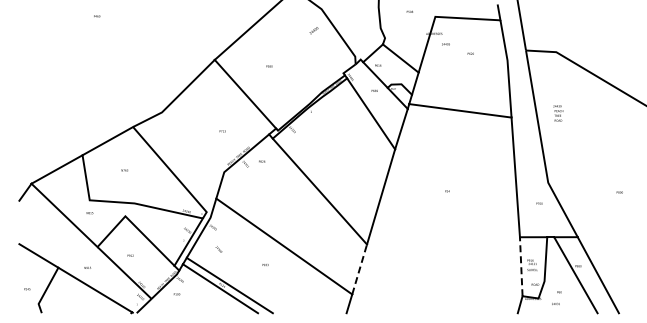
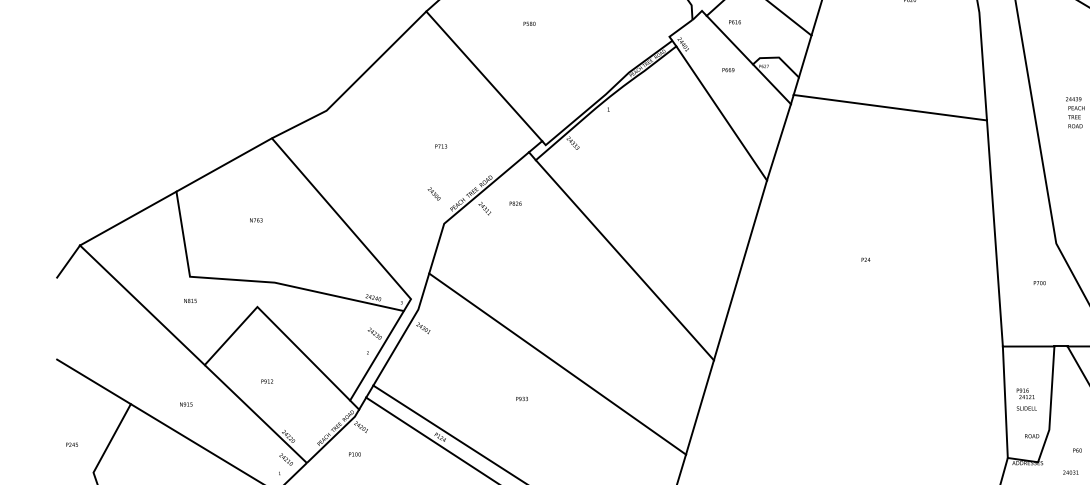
text: (218, 249) -> (433, 193), moved
line: (521, 266) -> (1005, 401), dashed -> solid
line: (359, 269) -> (699, 407), dashed -> solid

